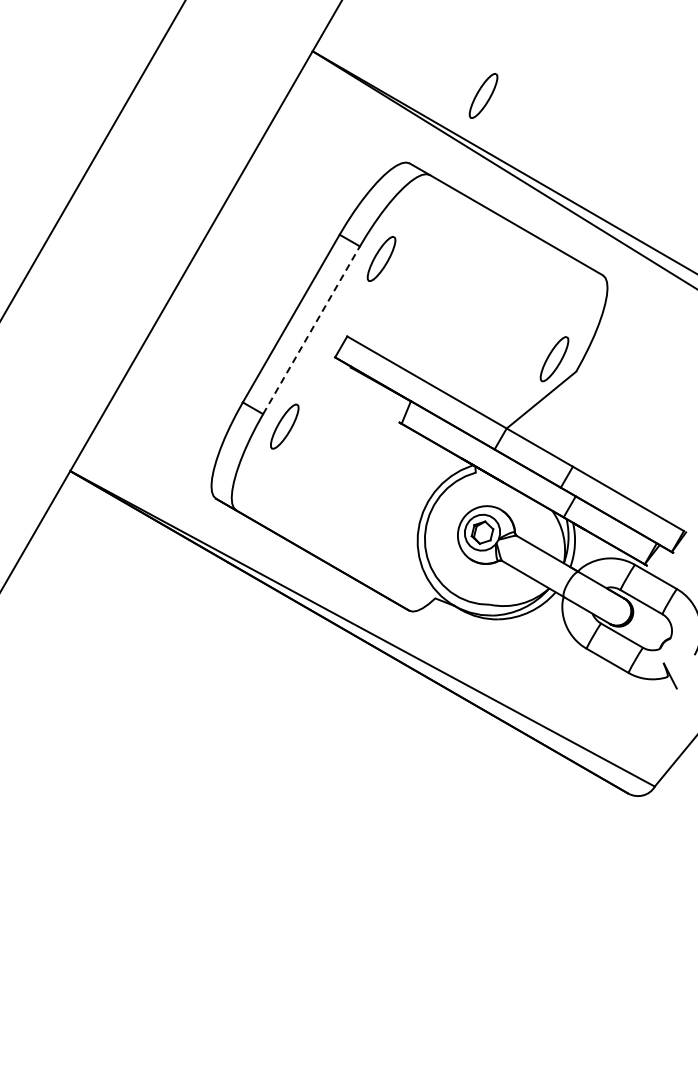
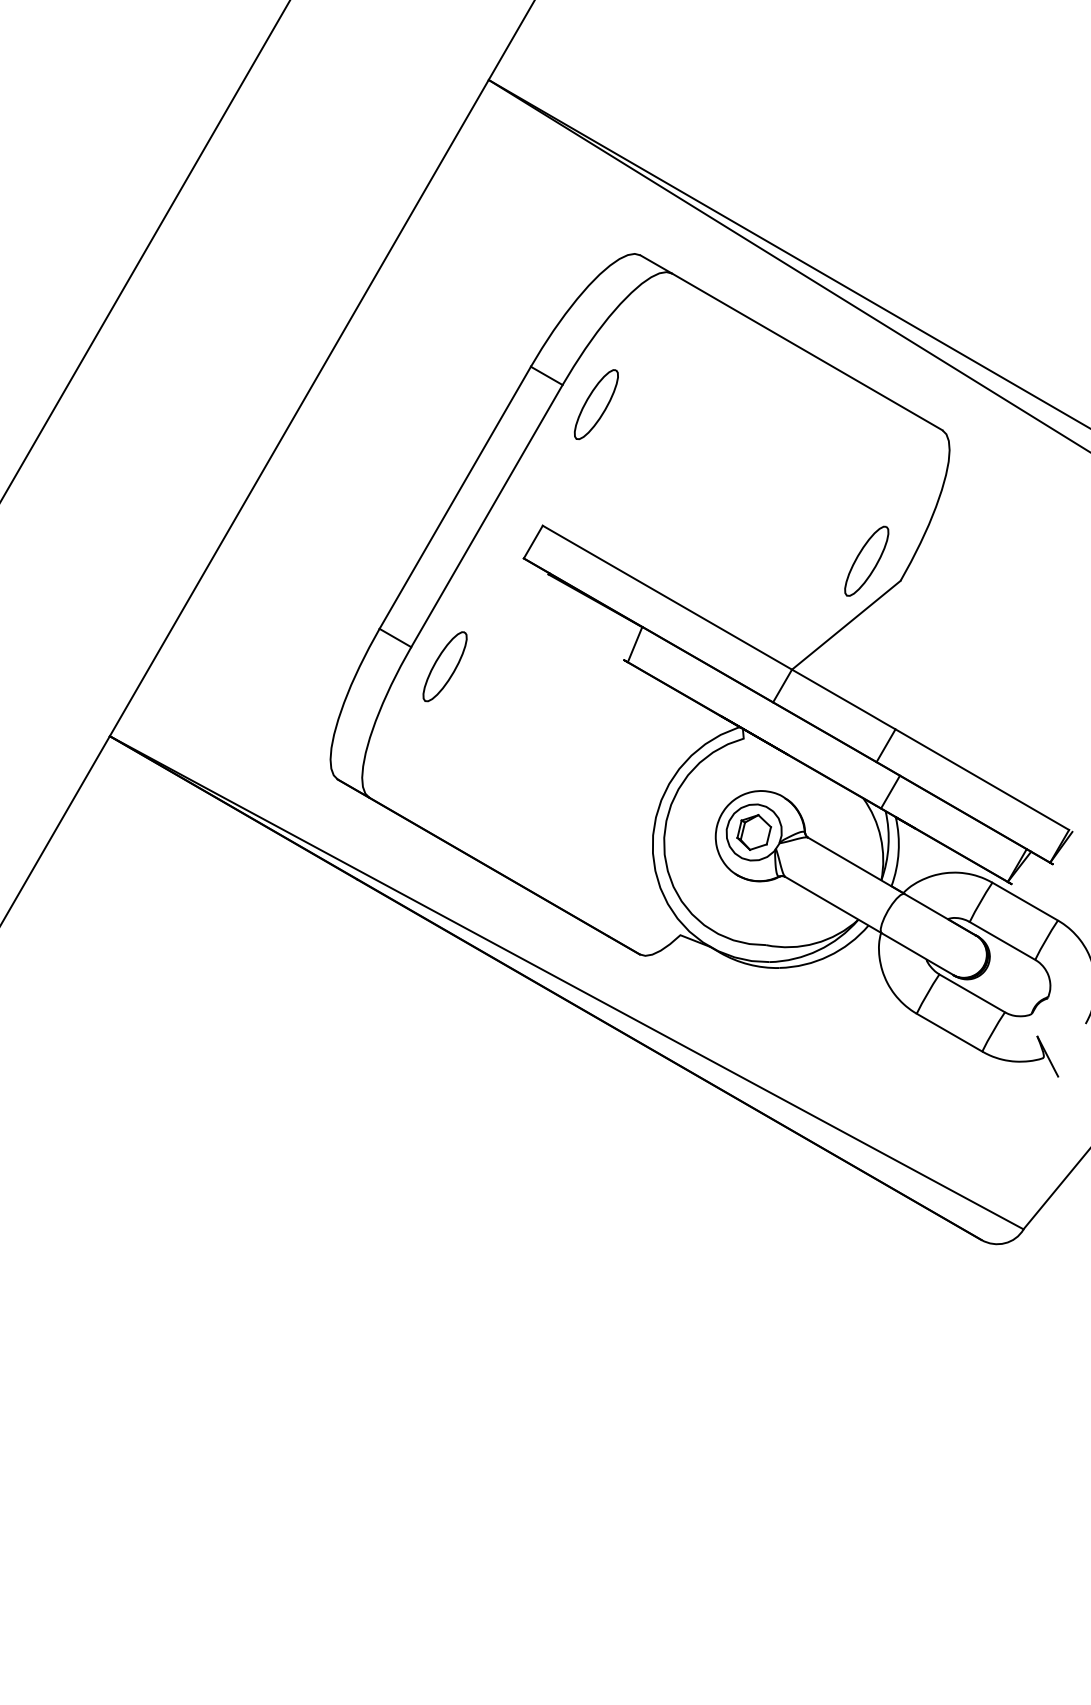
part: (483, 95) -> (755, 149), removed
line: (311, 330) -> (486, 516), dashed -> solid

